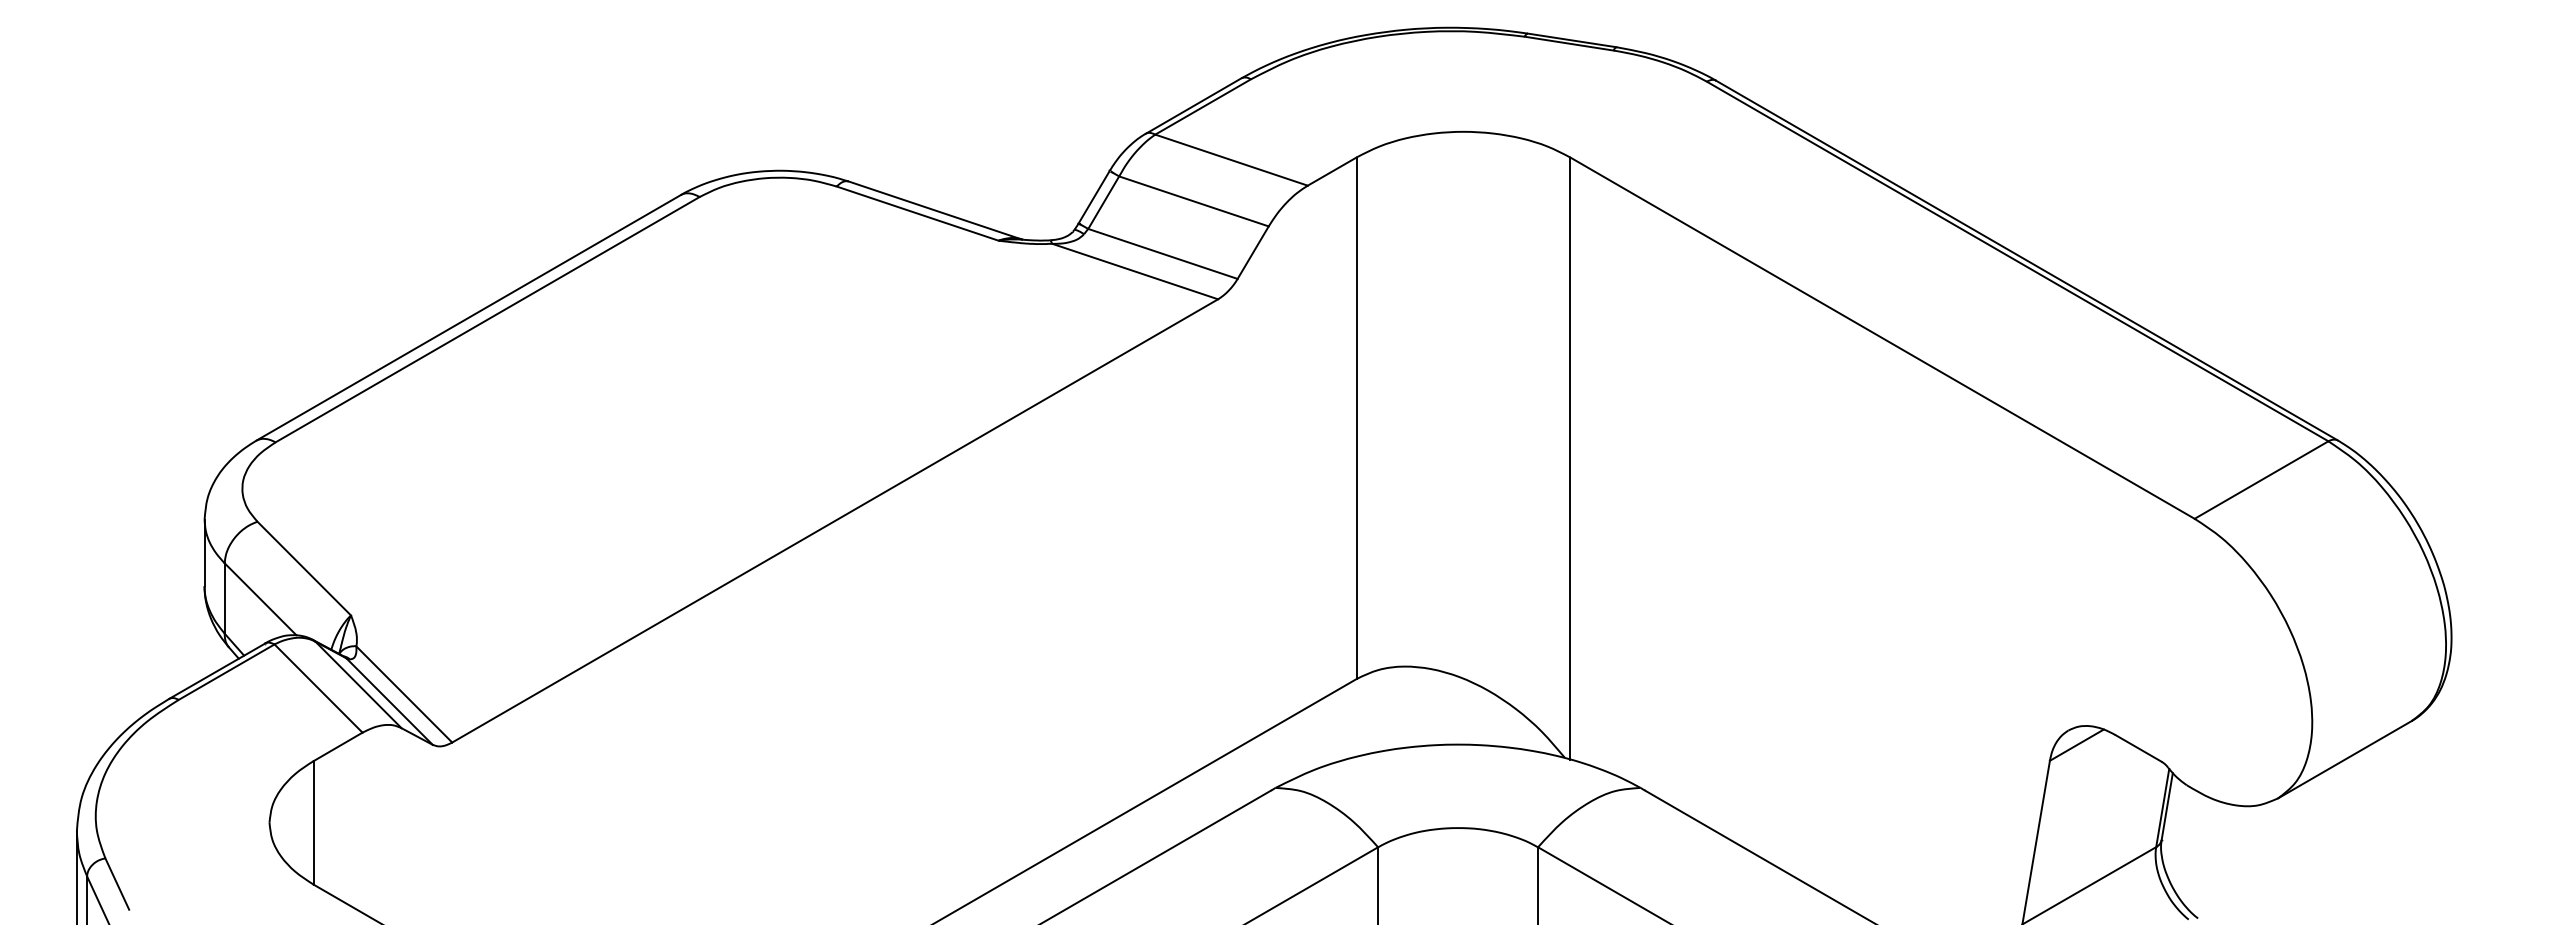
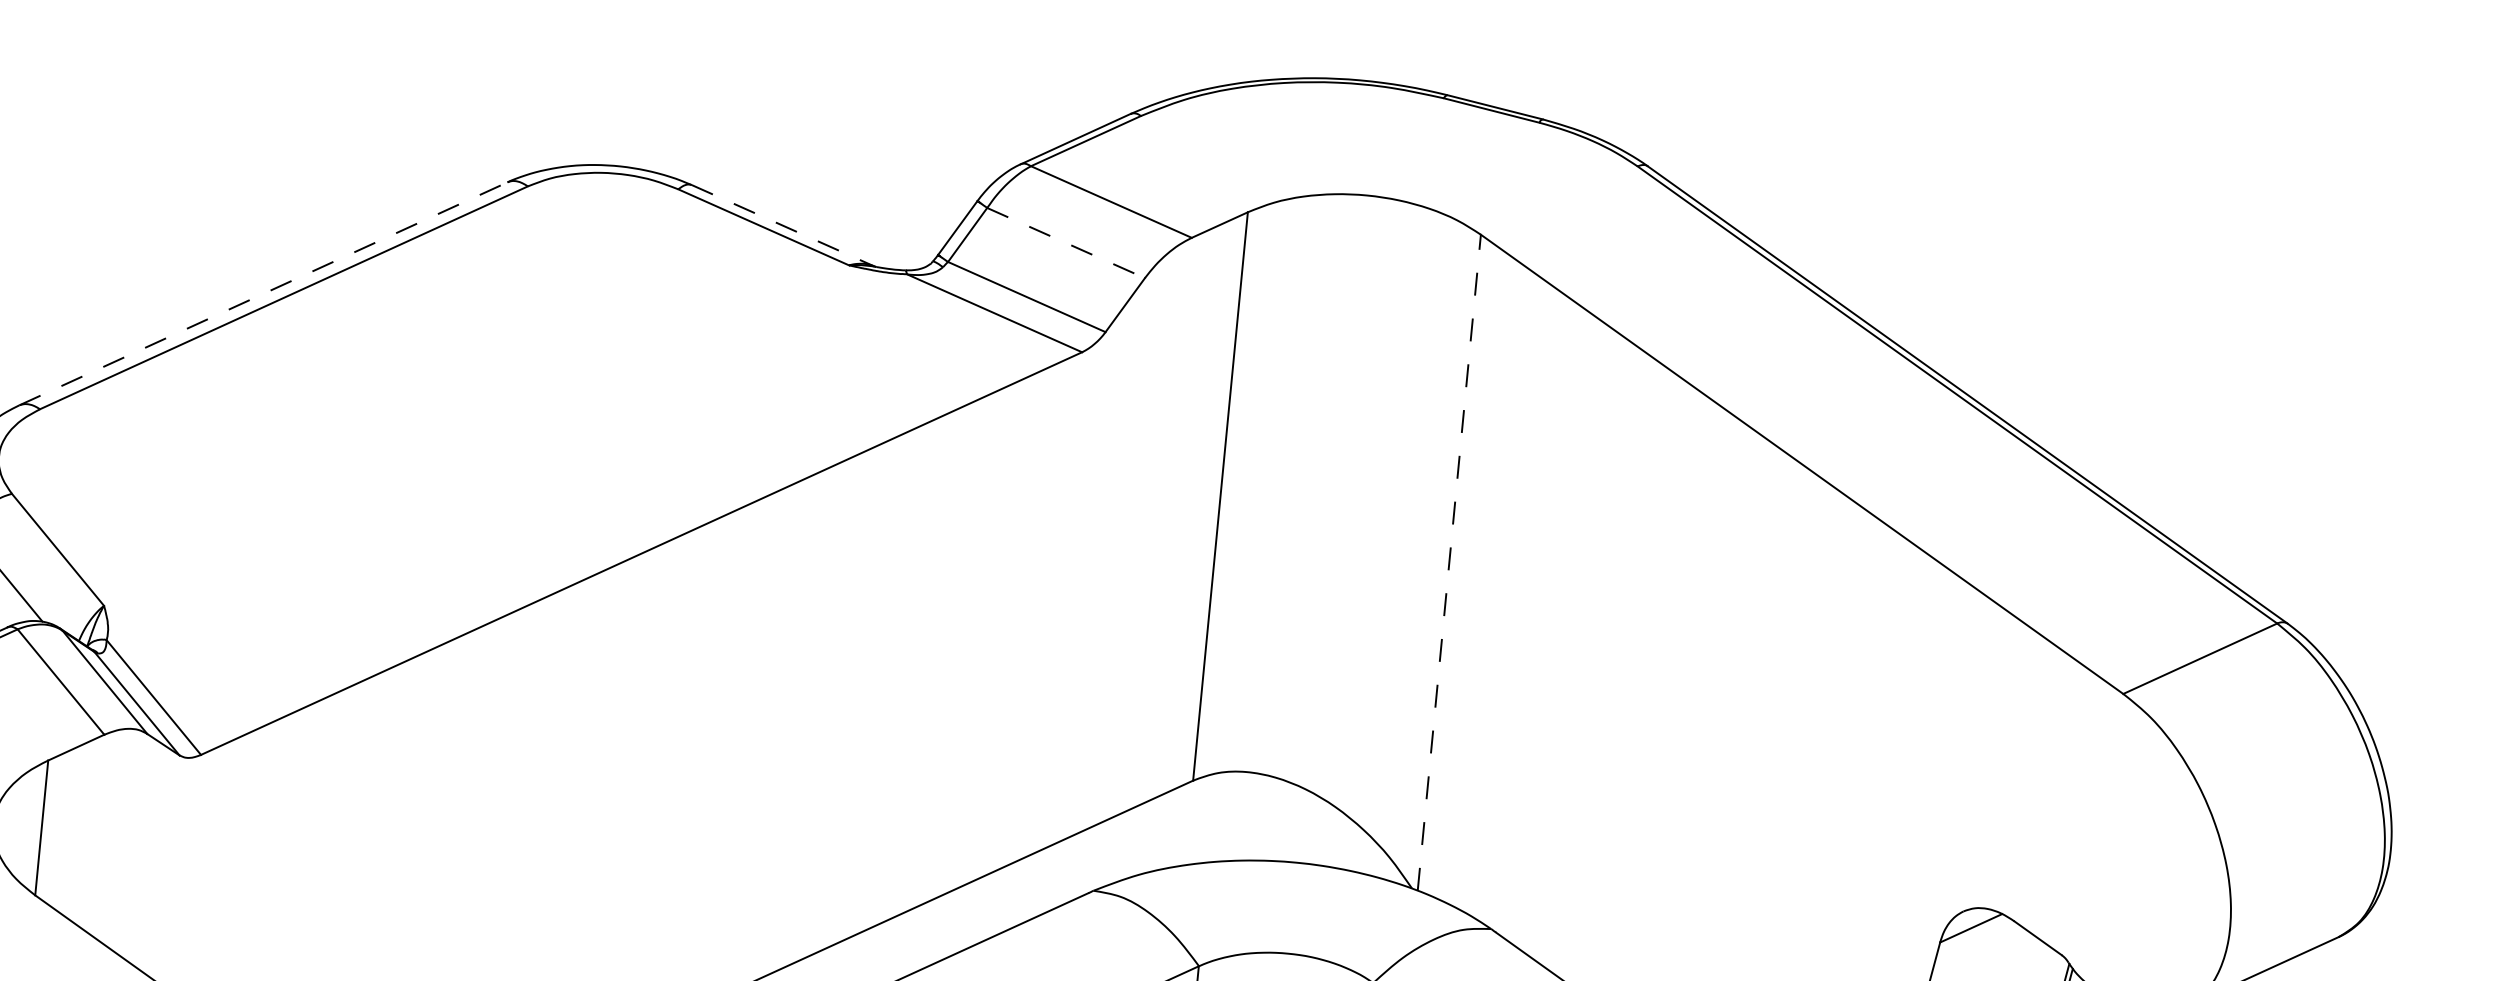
line: (1193, 201) -> (1065, 243), solid -> dashed
line: (935, 210) -> (783, 225), solid -> dashed
line: (468, 317) -> (263, 293), solid -> dashed
line: (1570, 458) -> (1449, 562), solid -> dashed

